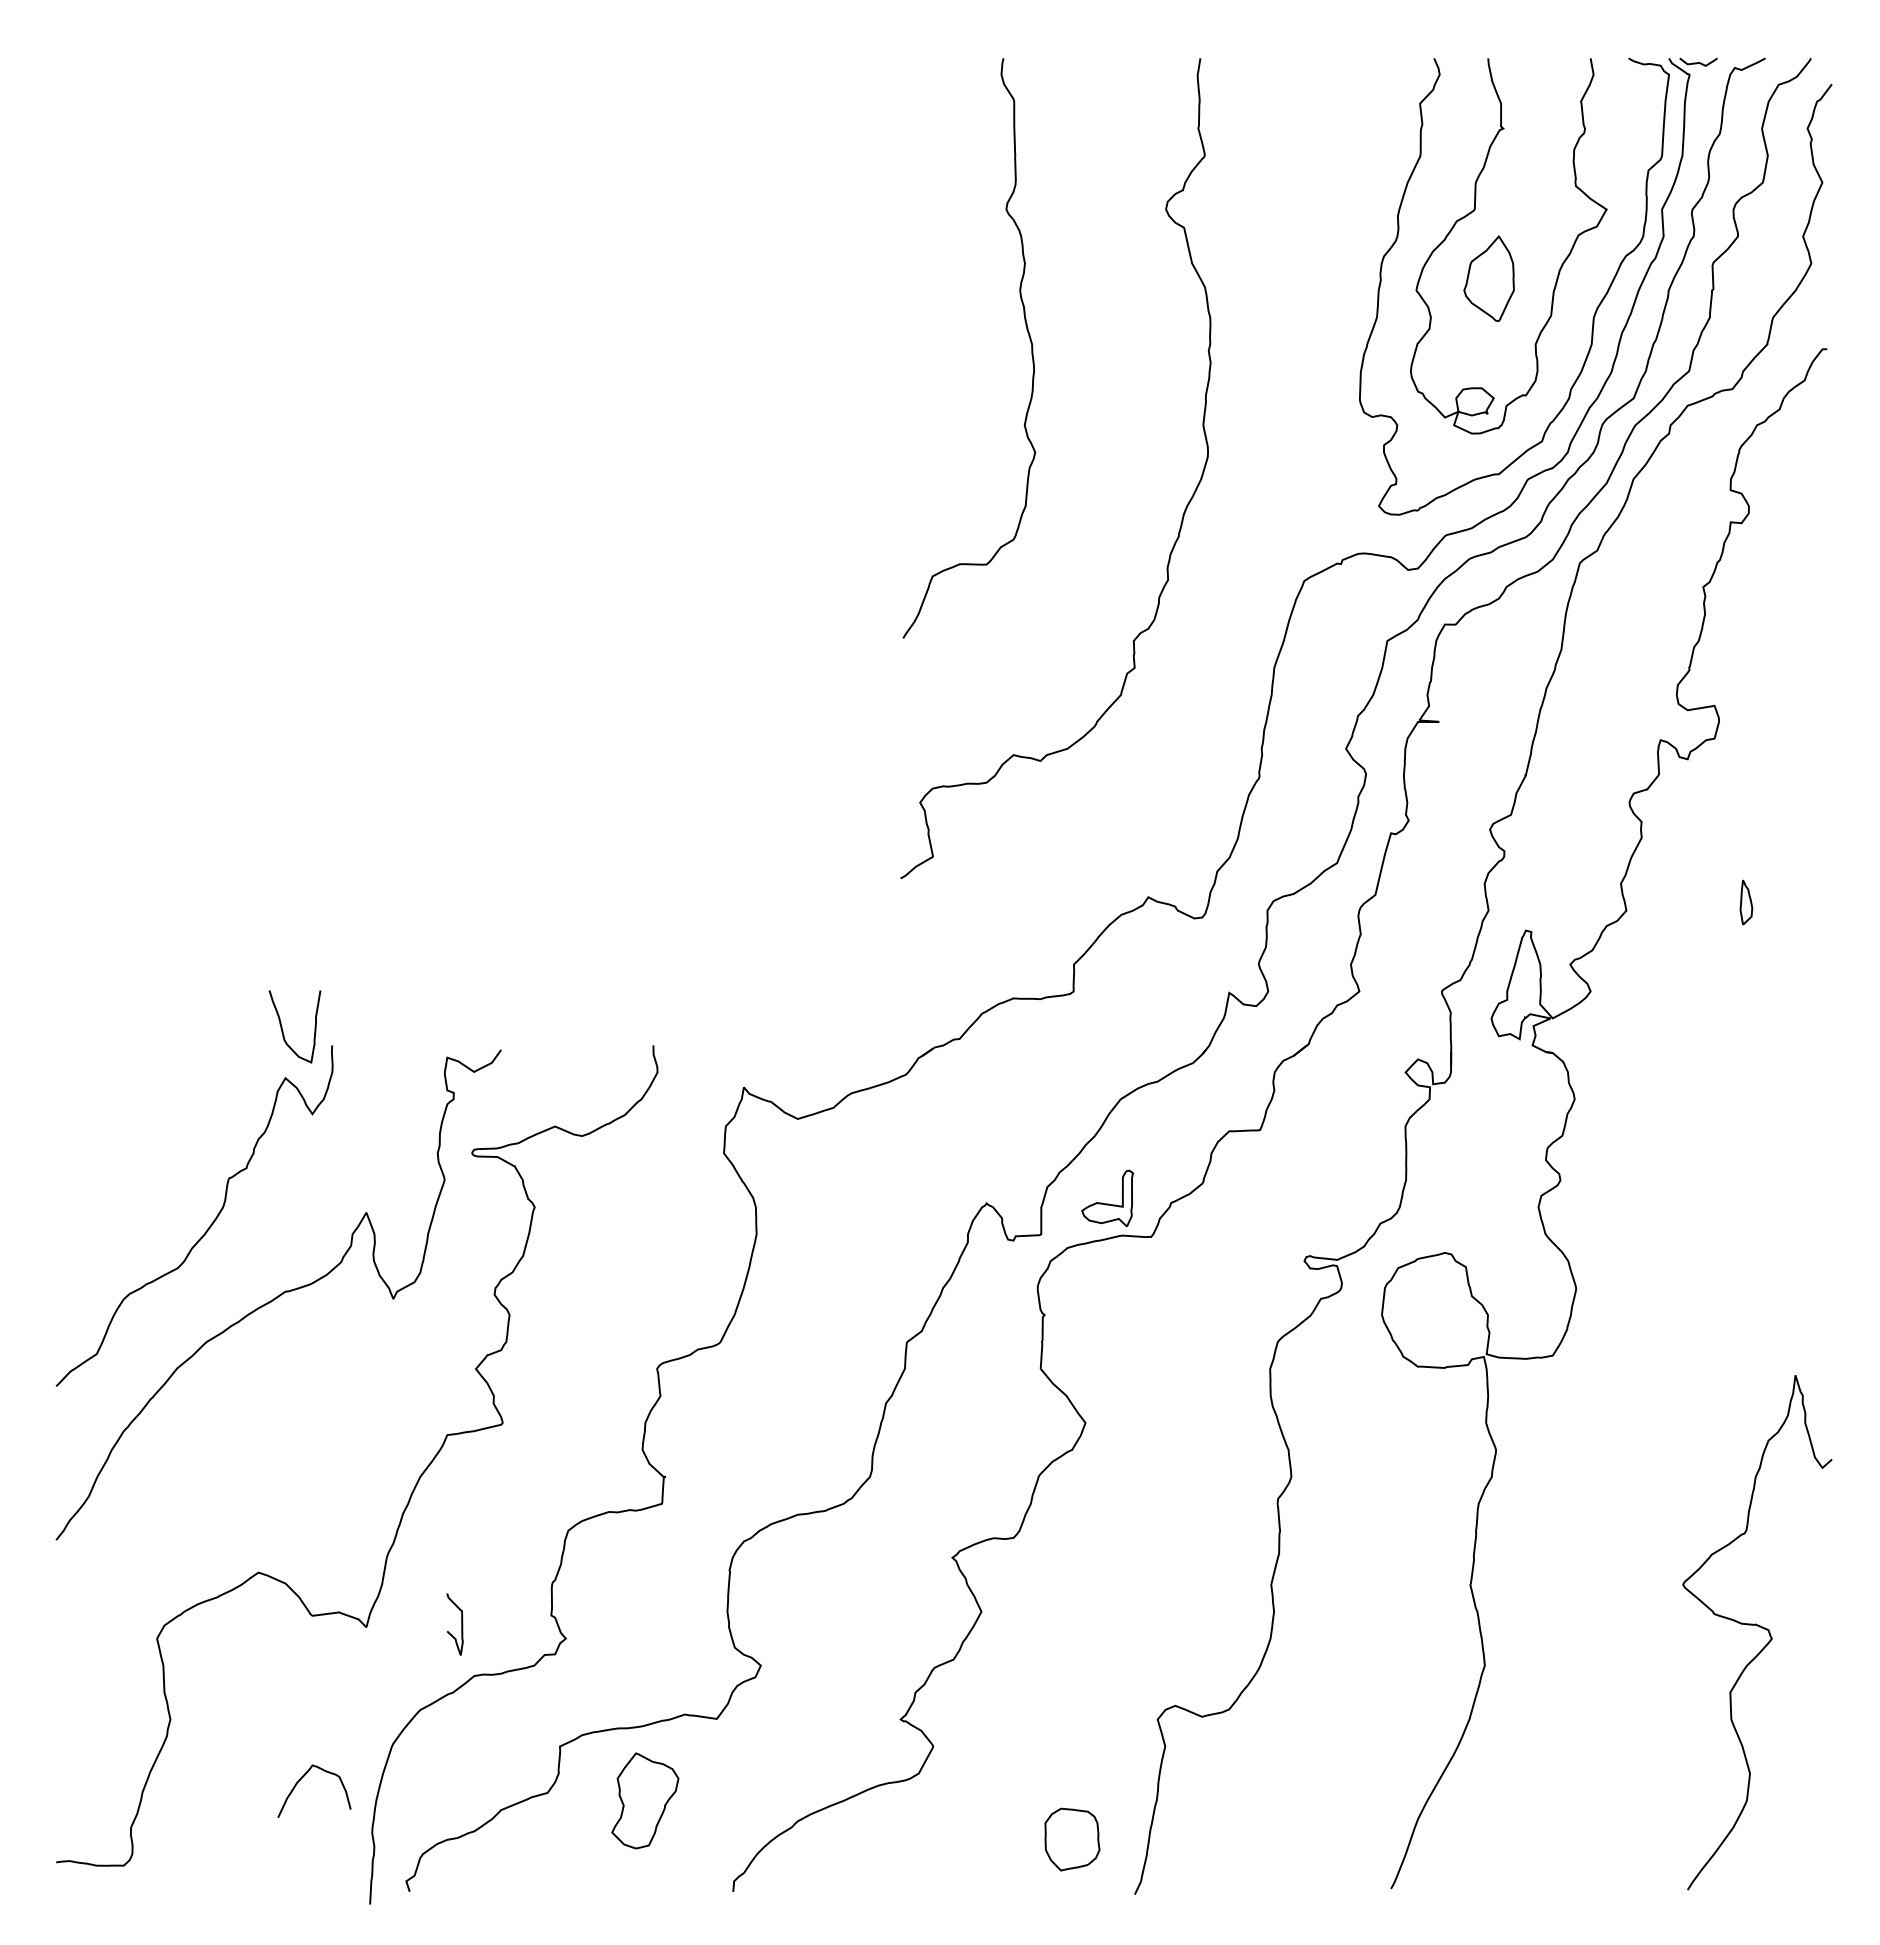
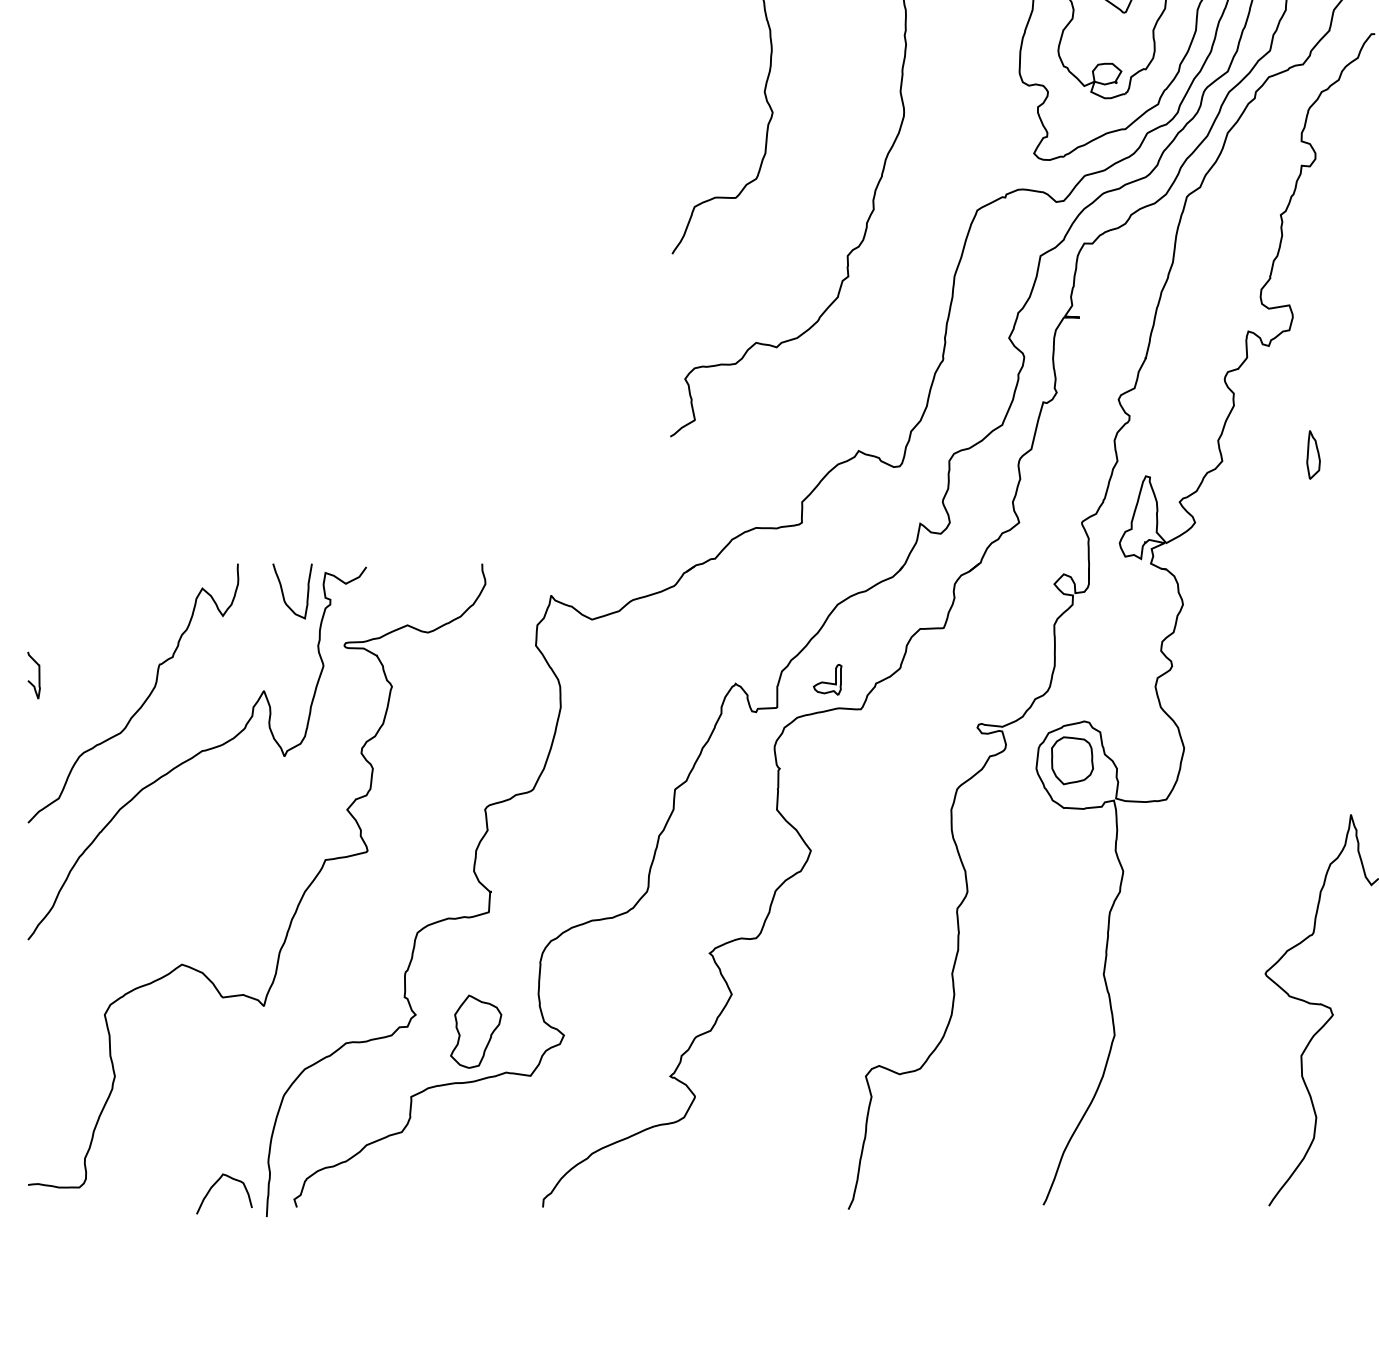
part: (1746, 902) -> (1313, 454), size x1.43
curve: (283, 1030) -> (283, 594), moved
part: (1107, 1197) -> (827, 679), size x0.71
curve: (461, 1624) -> (38, 675), moved
curve: (302, 1778) -> (215, 1184), moved
part: (645, 1800) -> (476, 1031), moved
part: (1072, 1839) -> (1072, 760), moved

